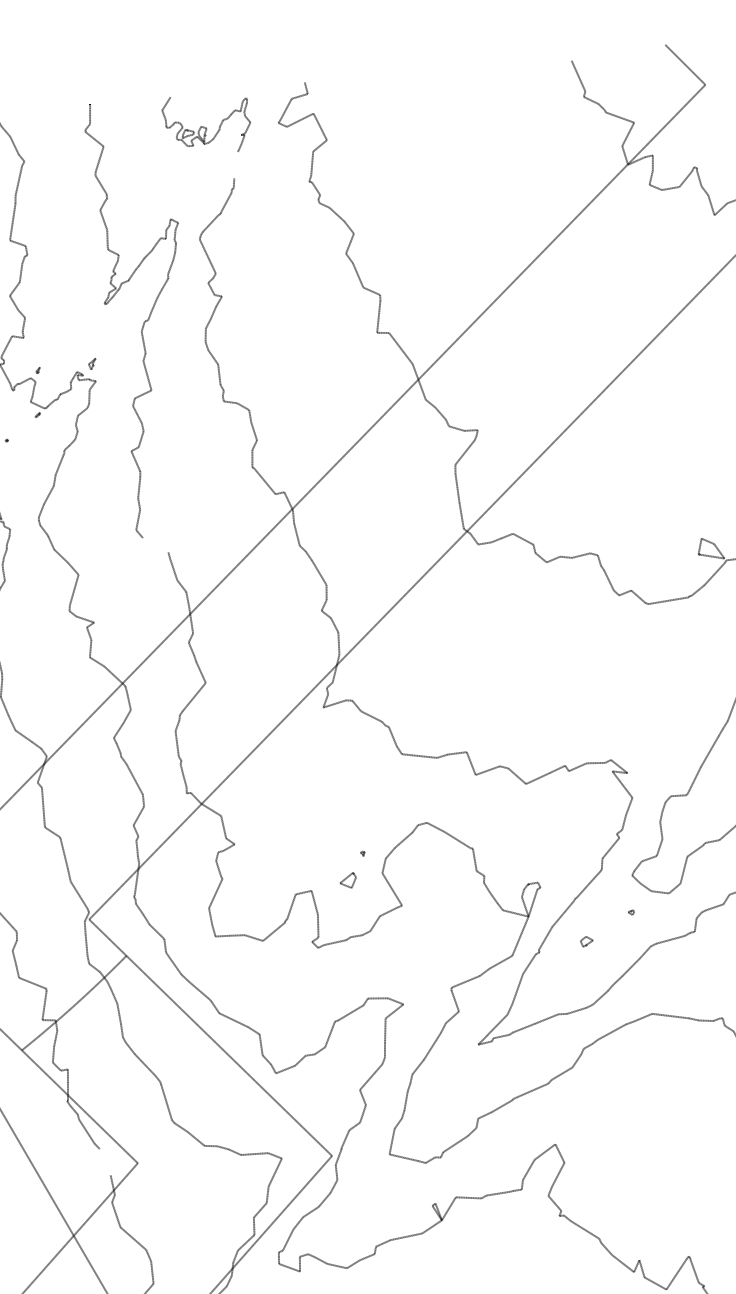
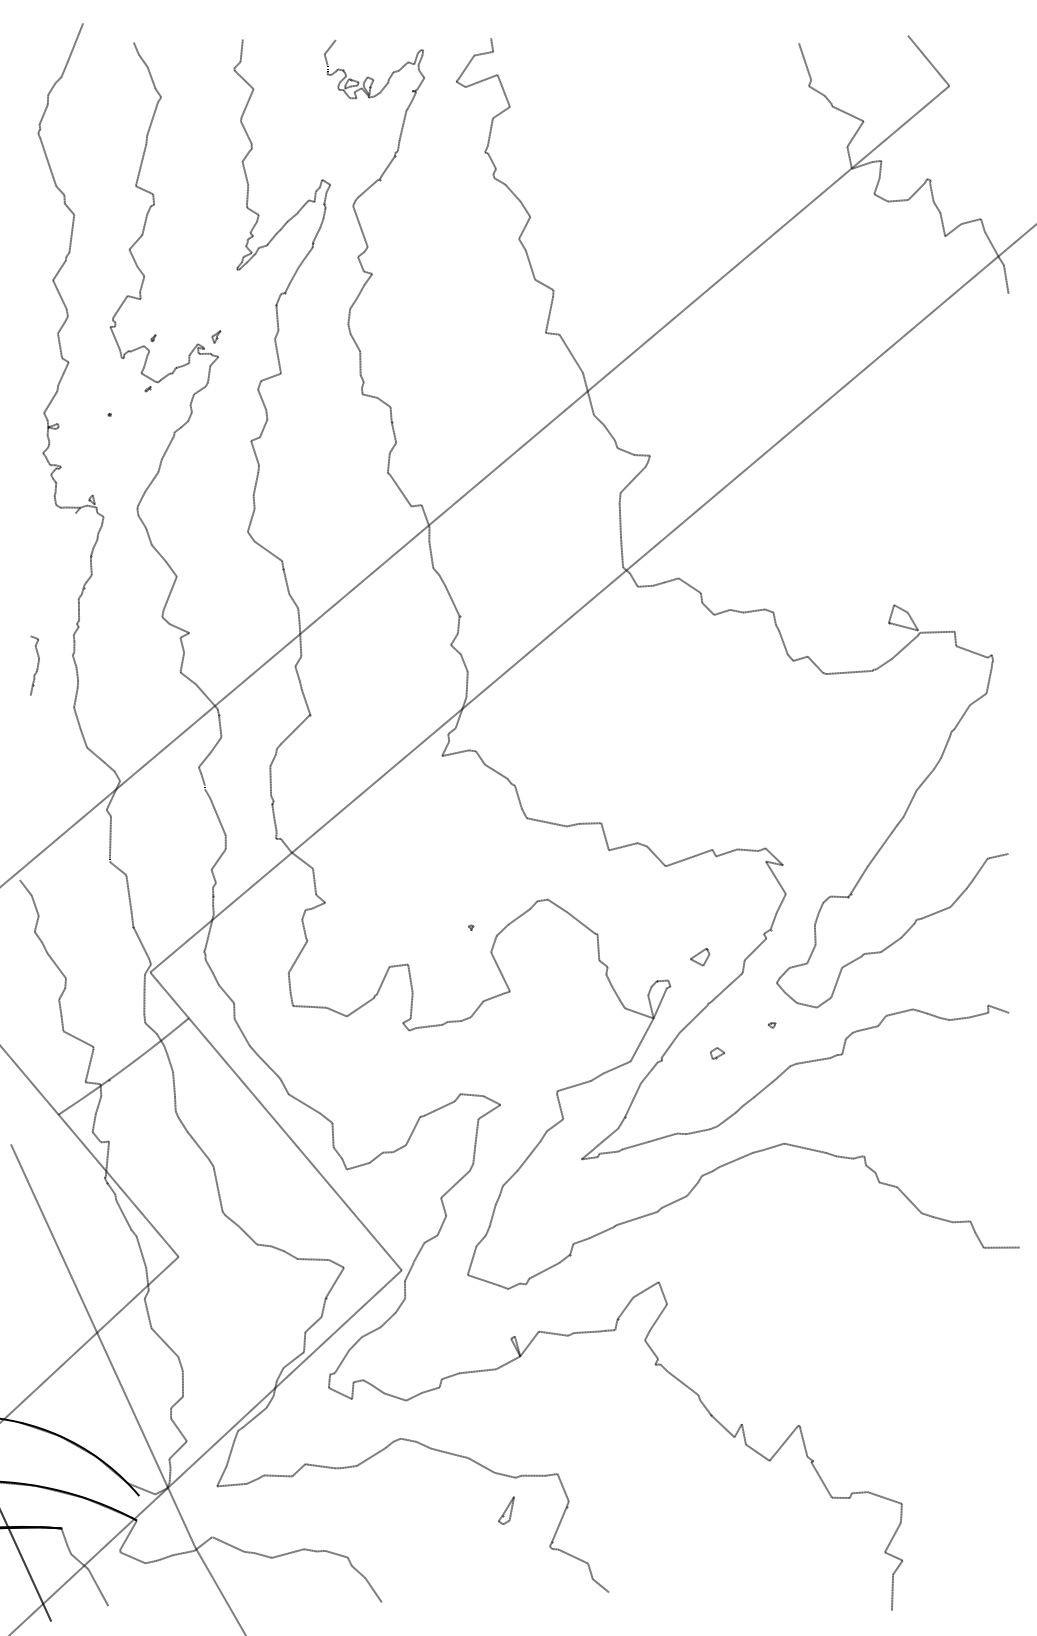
line: (235, 165) -> (402, 125), added
line: (155, 545) -> (268, 551), added
part: (348, 881) -> (700, 957), moved
line: (105, 1161) -> (141, 1251), added

